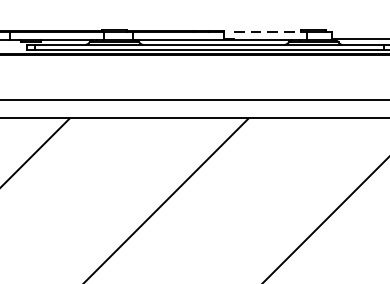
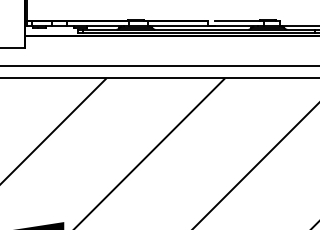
line: (272, 32) -> (240, 21), dashed -> solid

